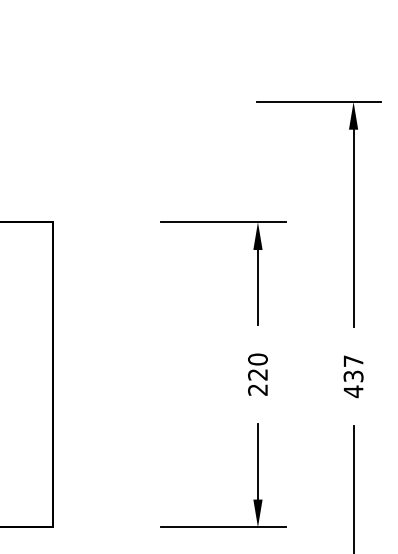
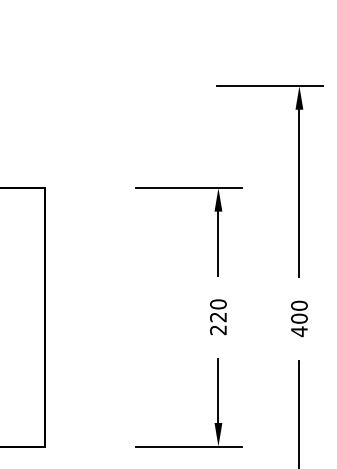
text: (353, 368) -> (299, 311), 437 -> 400

